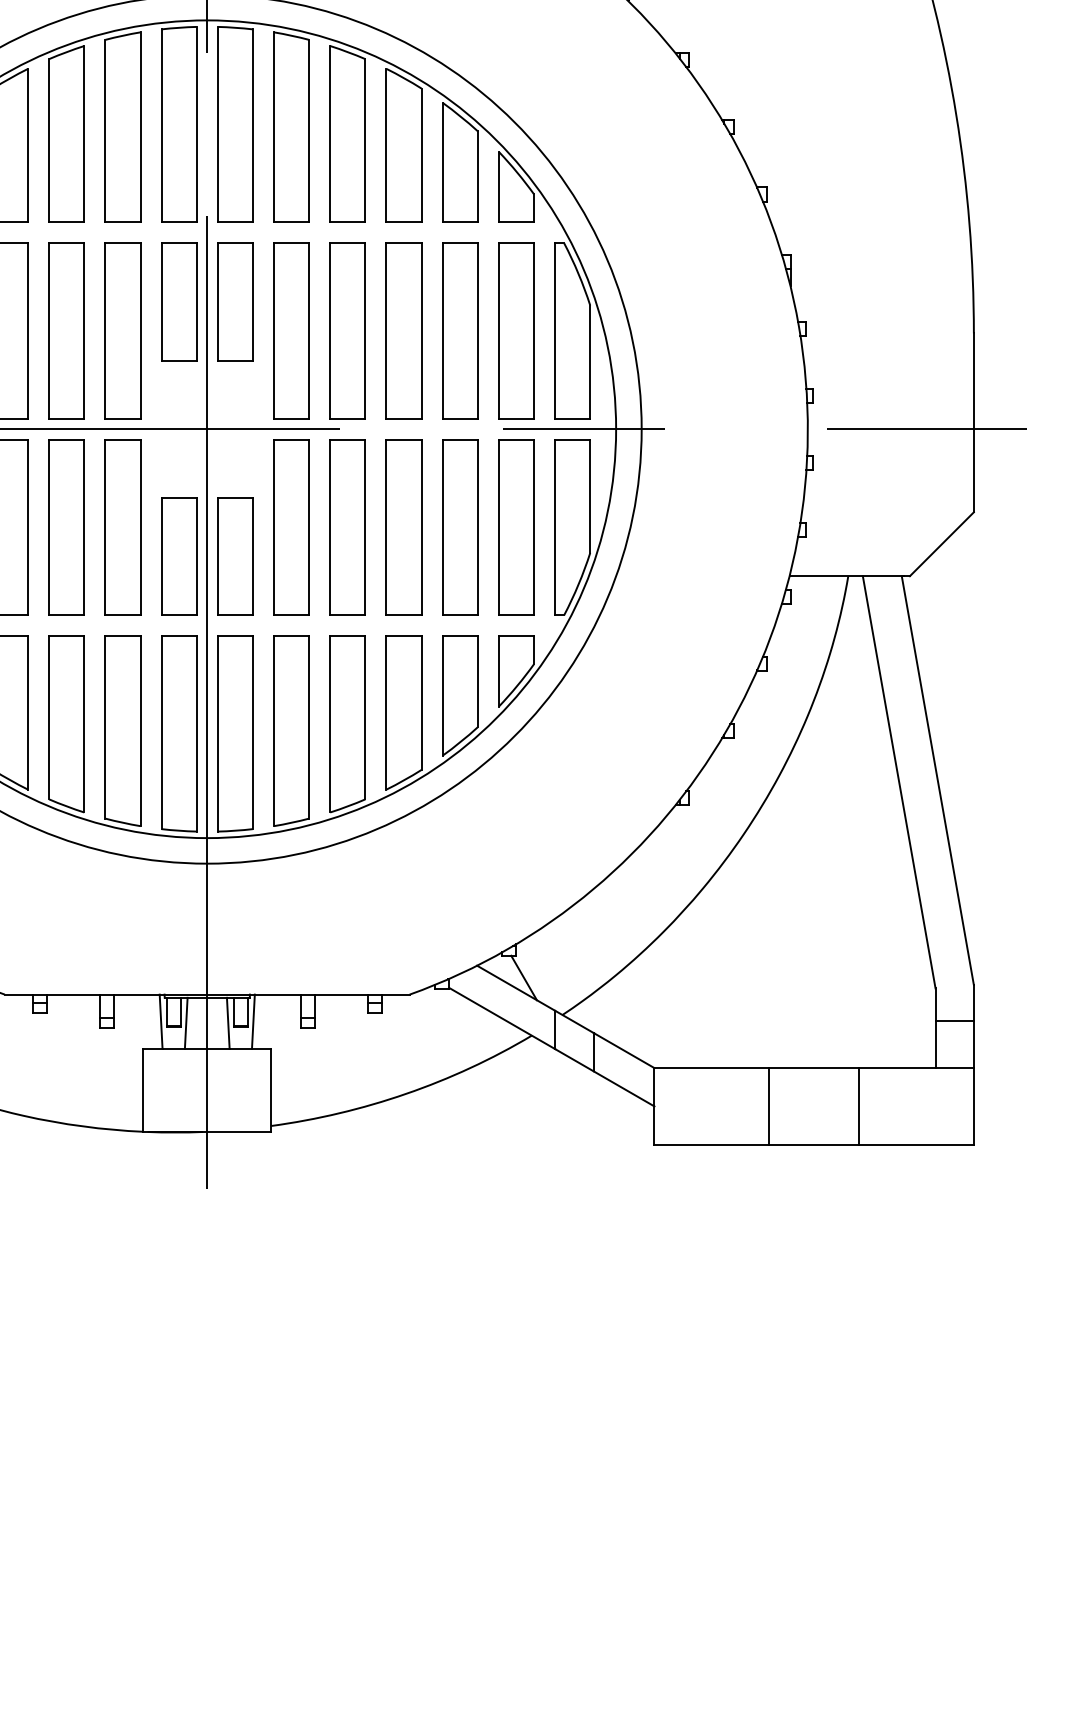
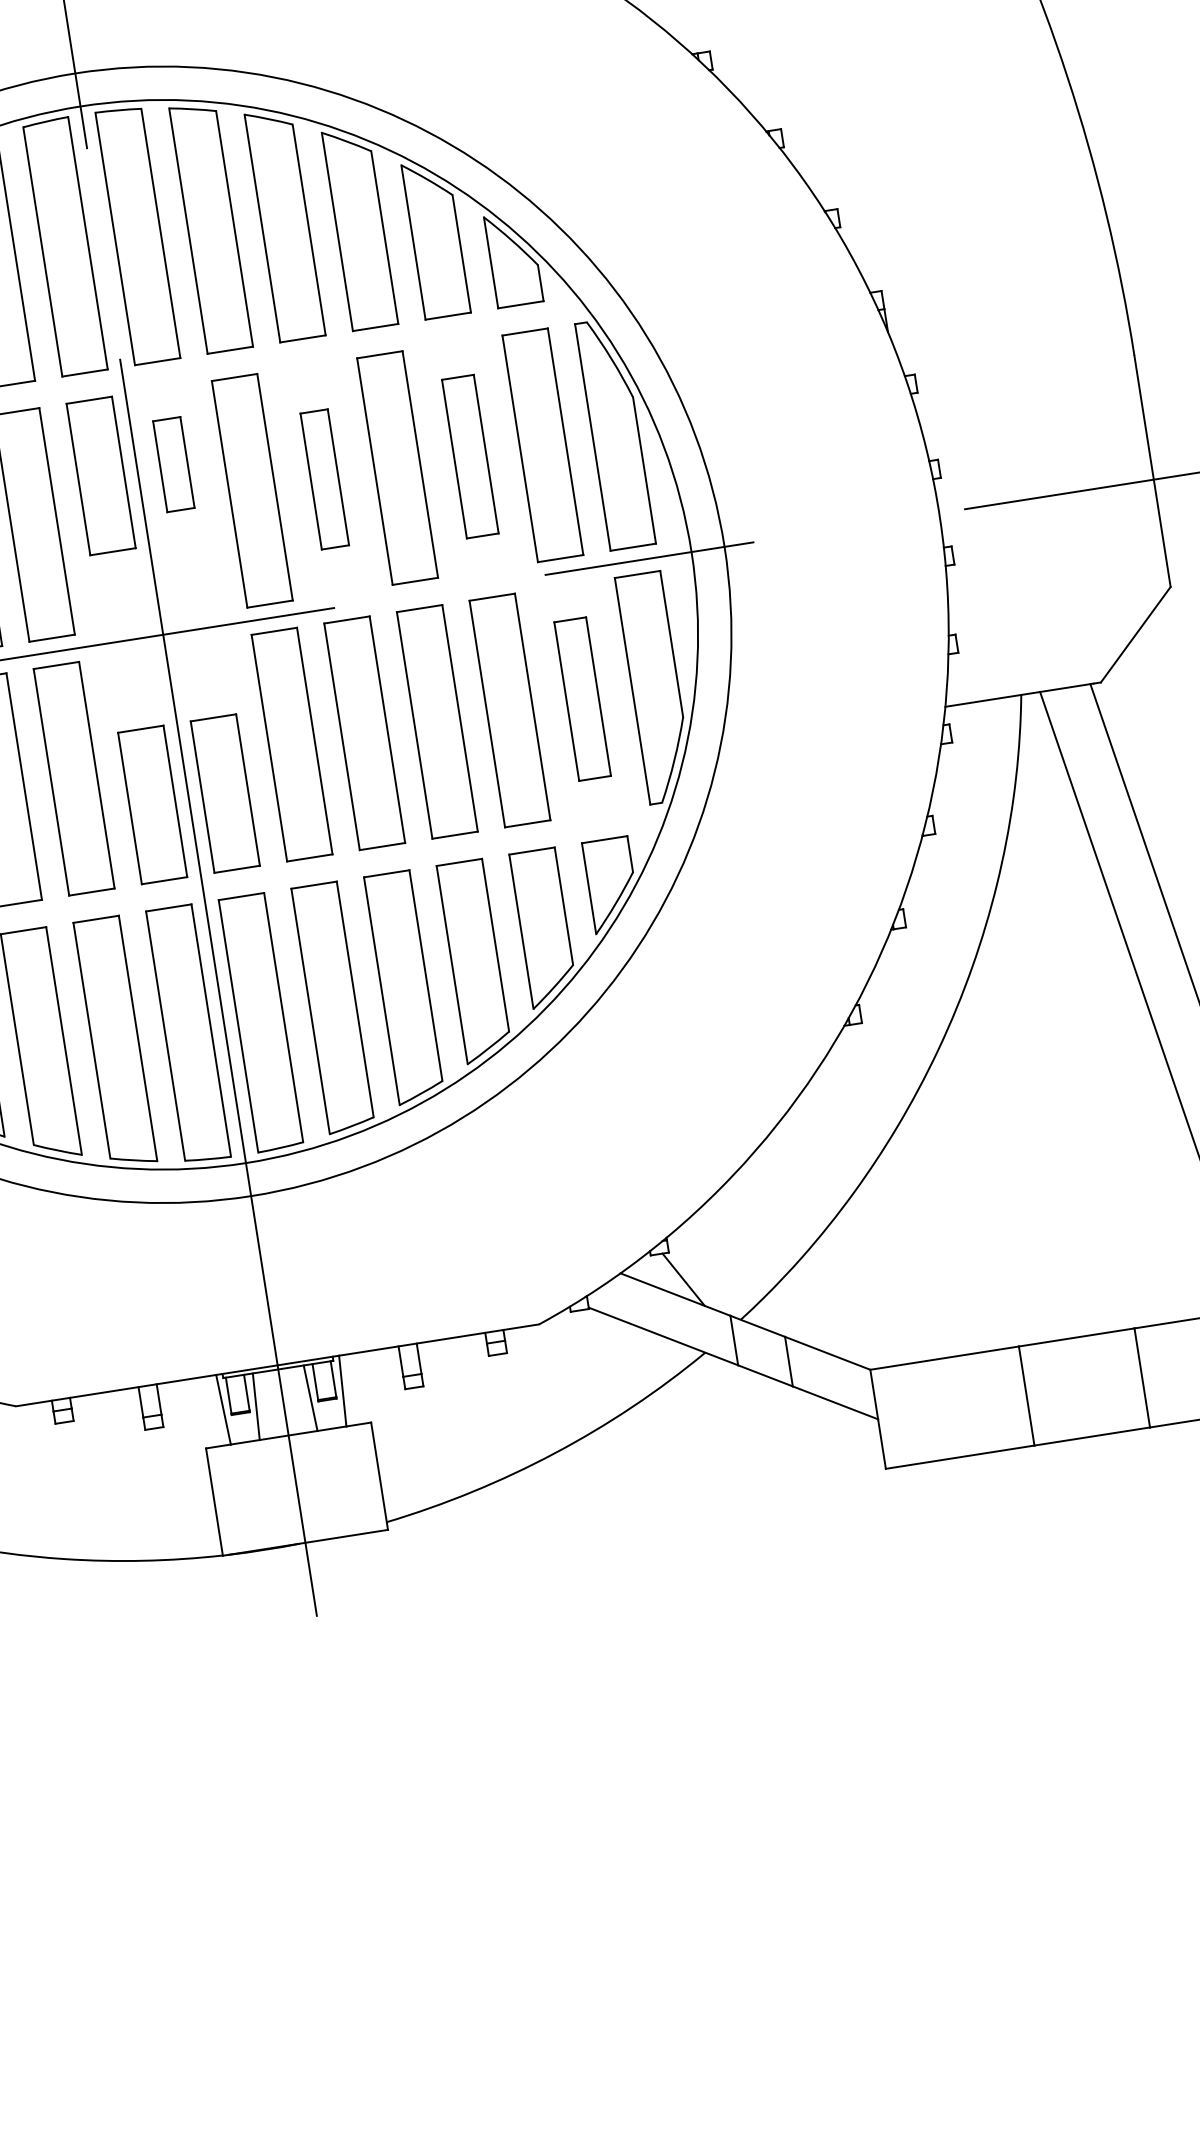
part: (235, 301) -> (173, 463), size x0.6
part: (347, 330) -> (324, 478), size x0.6
part: (460, 330) -> (470, 455), size x0.7
part: (516, 527) -> (582, 699), size x0.7

